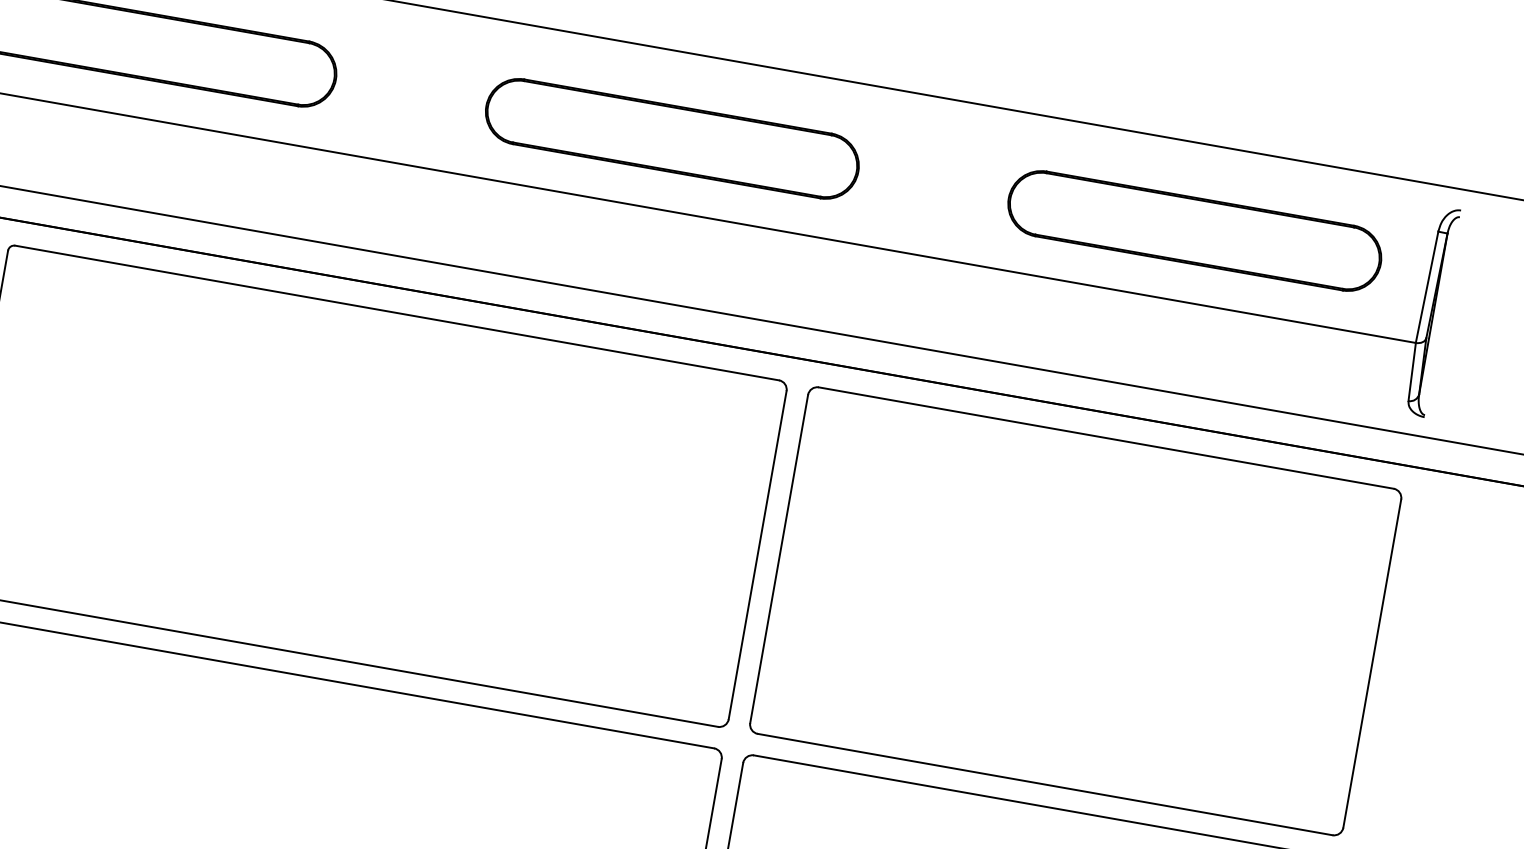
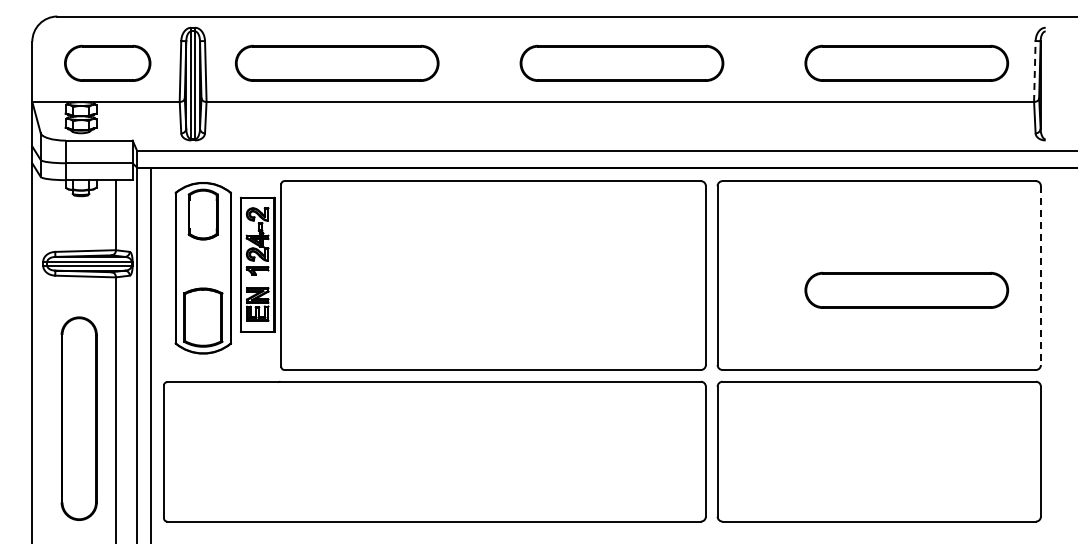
line: (1426, 287) -> (1034, 71), solid -> dashed
part: (1121, 645) -> (906, 289), added
line: (1371, 665) -> (1040, 276), solid -> dashed

